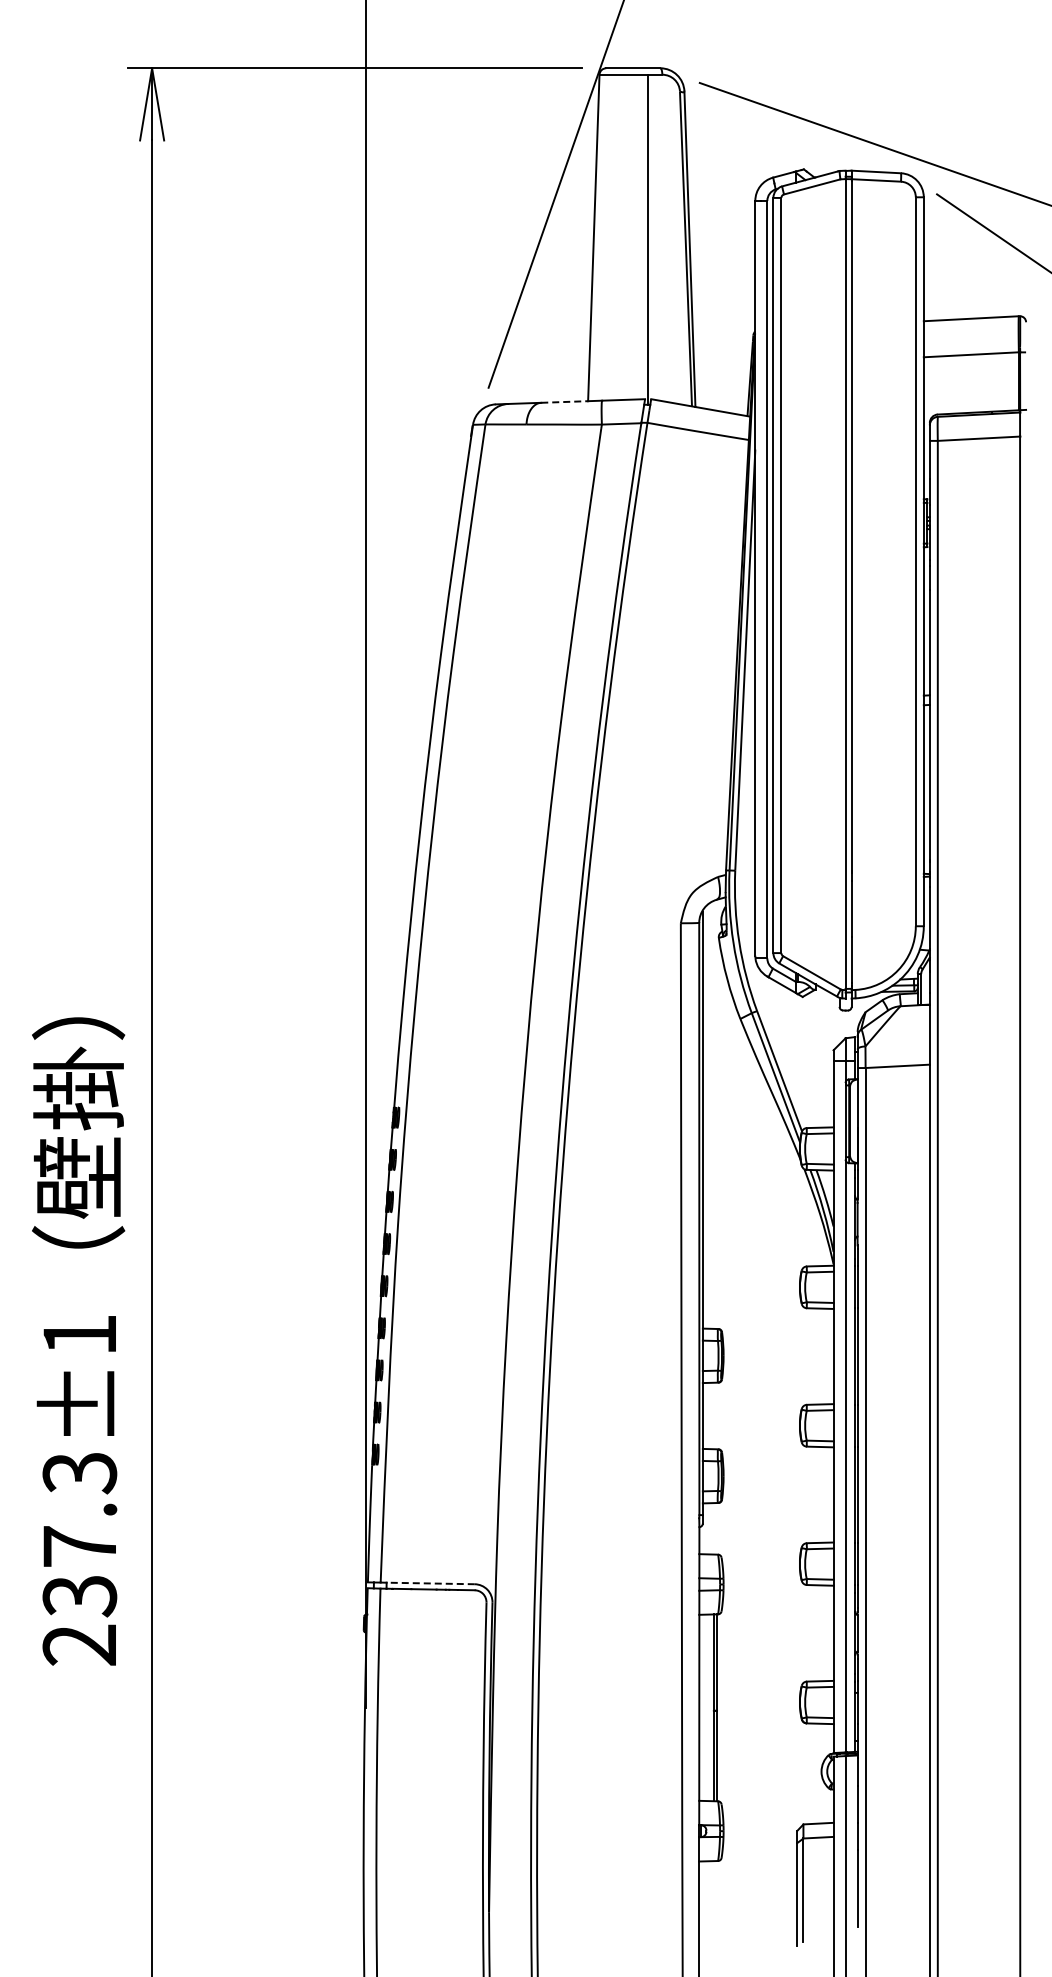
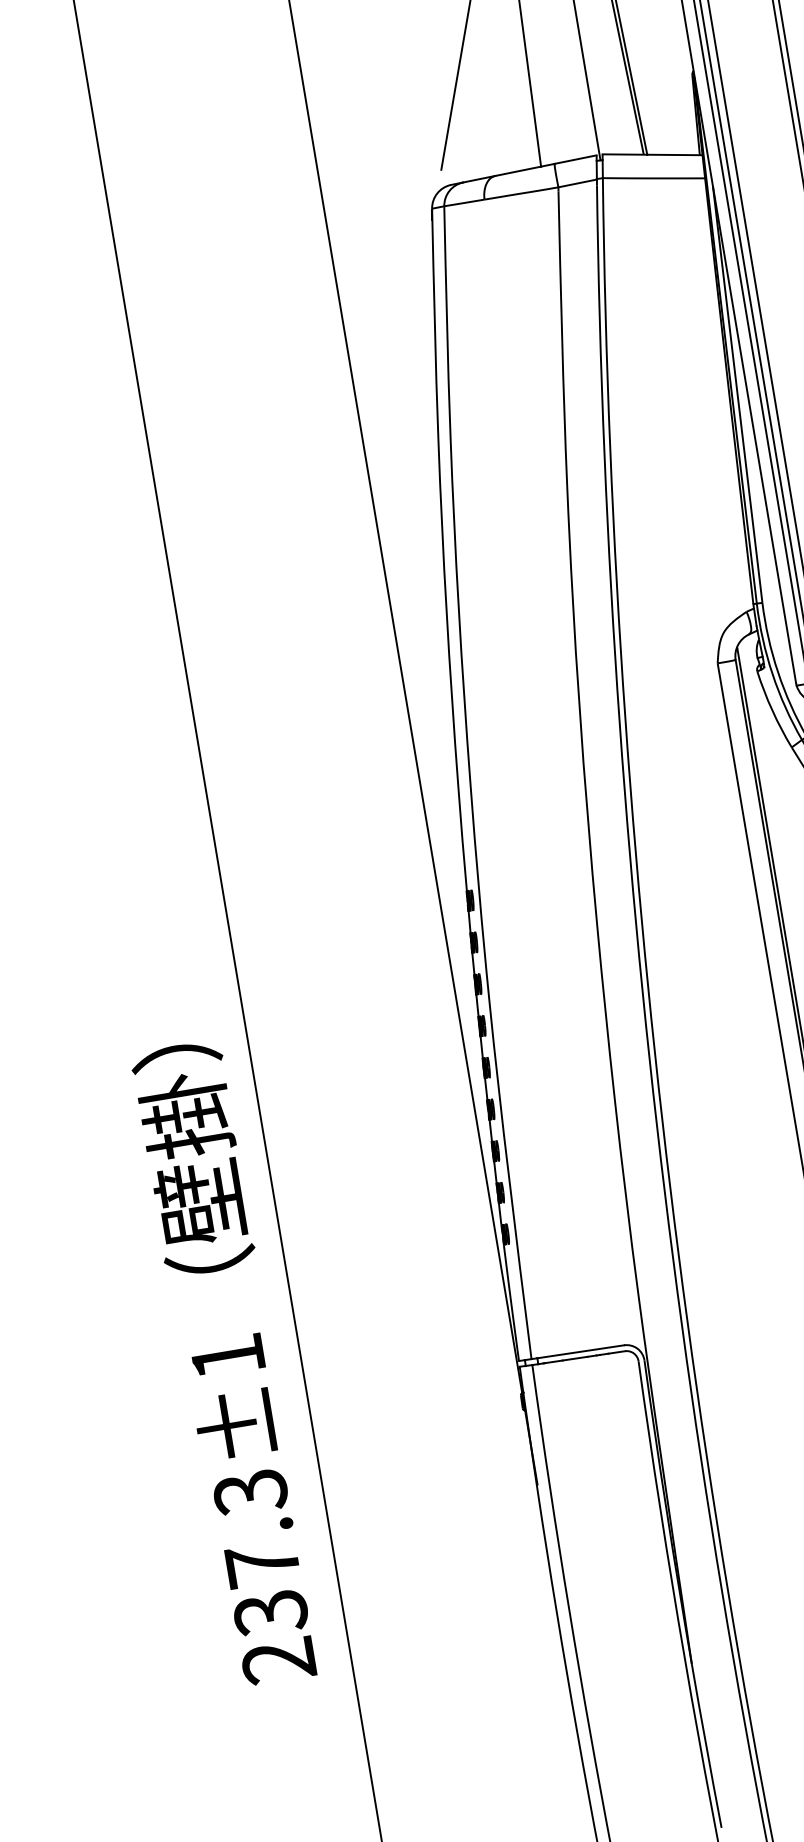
line: (565, 401) -> (518, 170), dashed -> solid
text: (78, 1341) -> (227, 1363), moved
line: (430, 1583) -> (580, 1351), dashed -> solid

